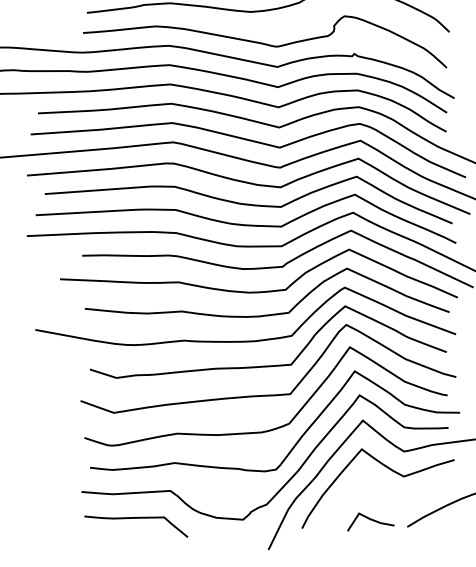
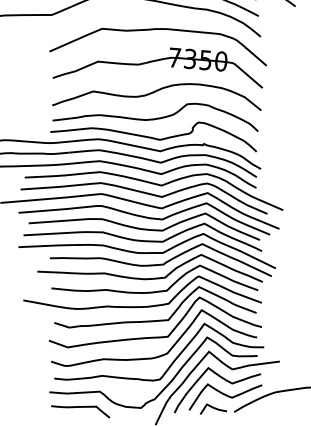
curve: (391, 497) -> (225, 395), added

